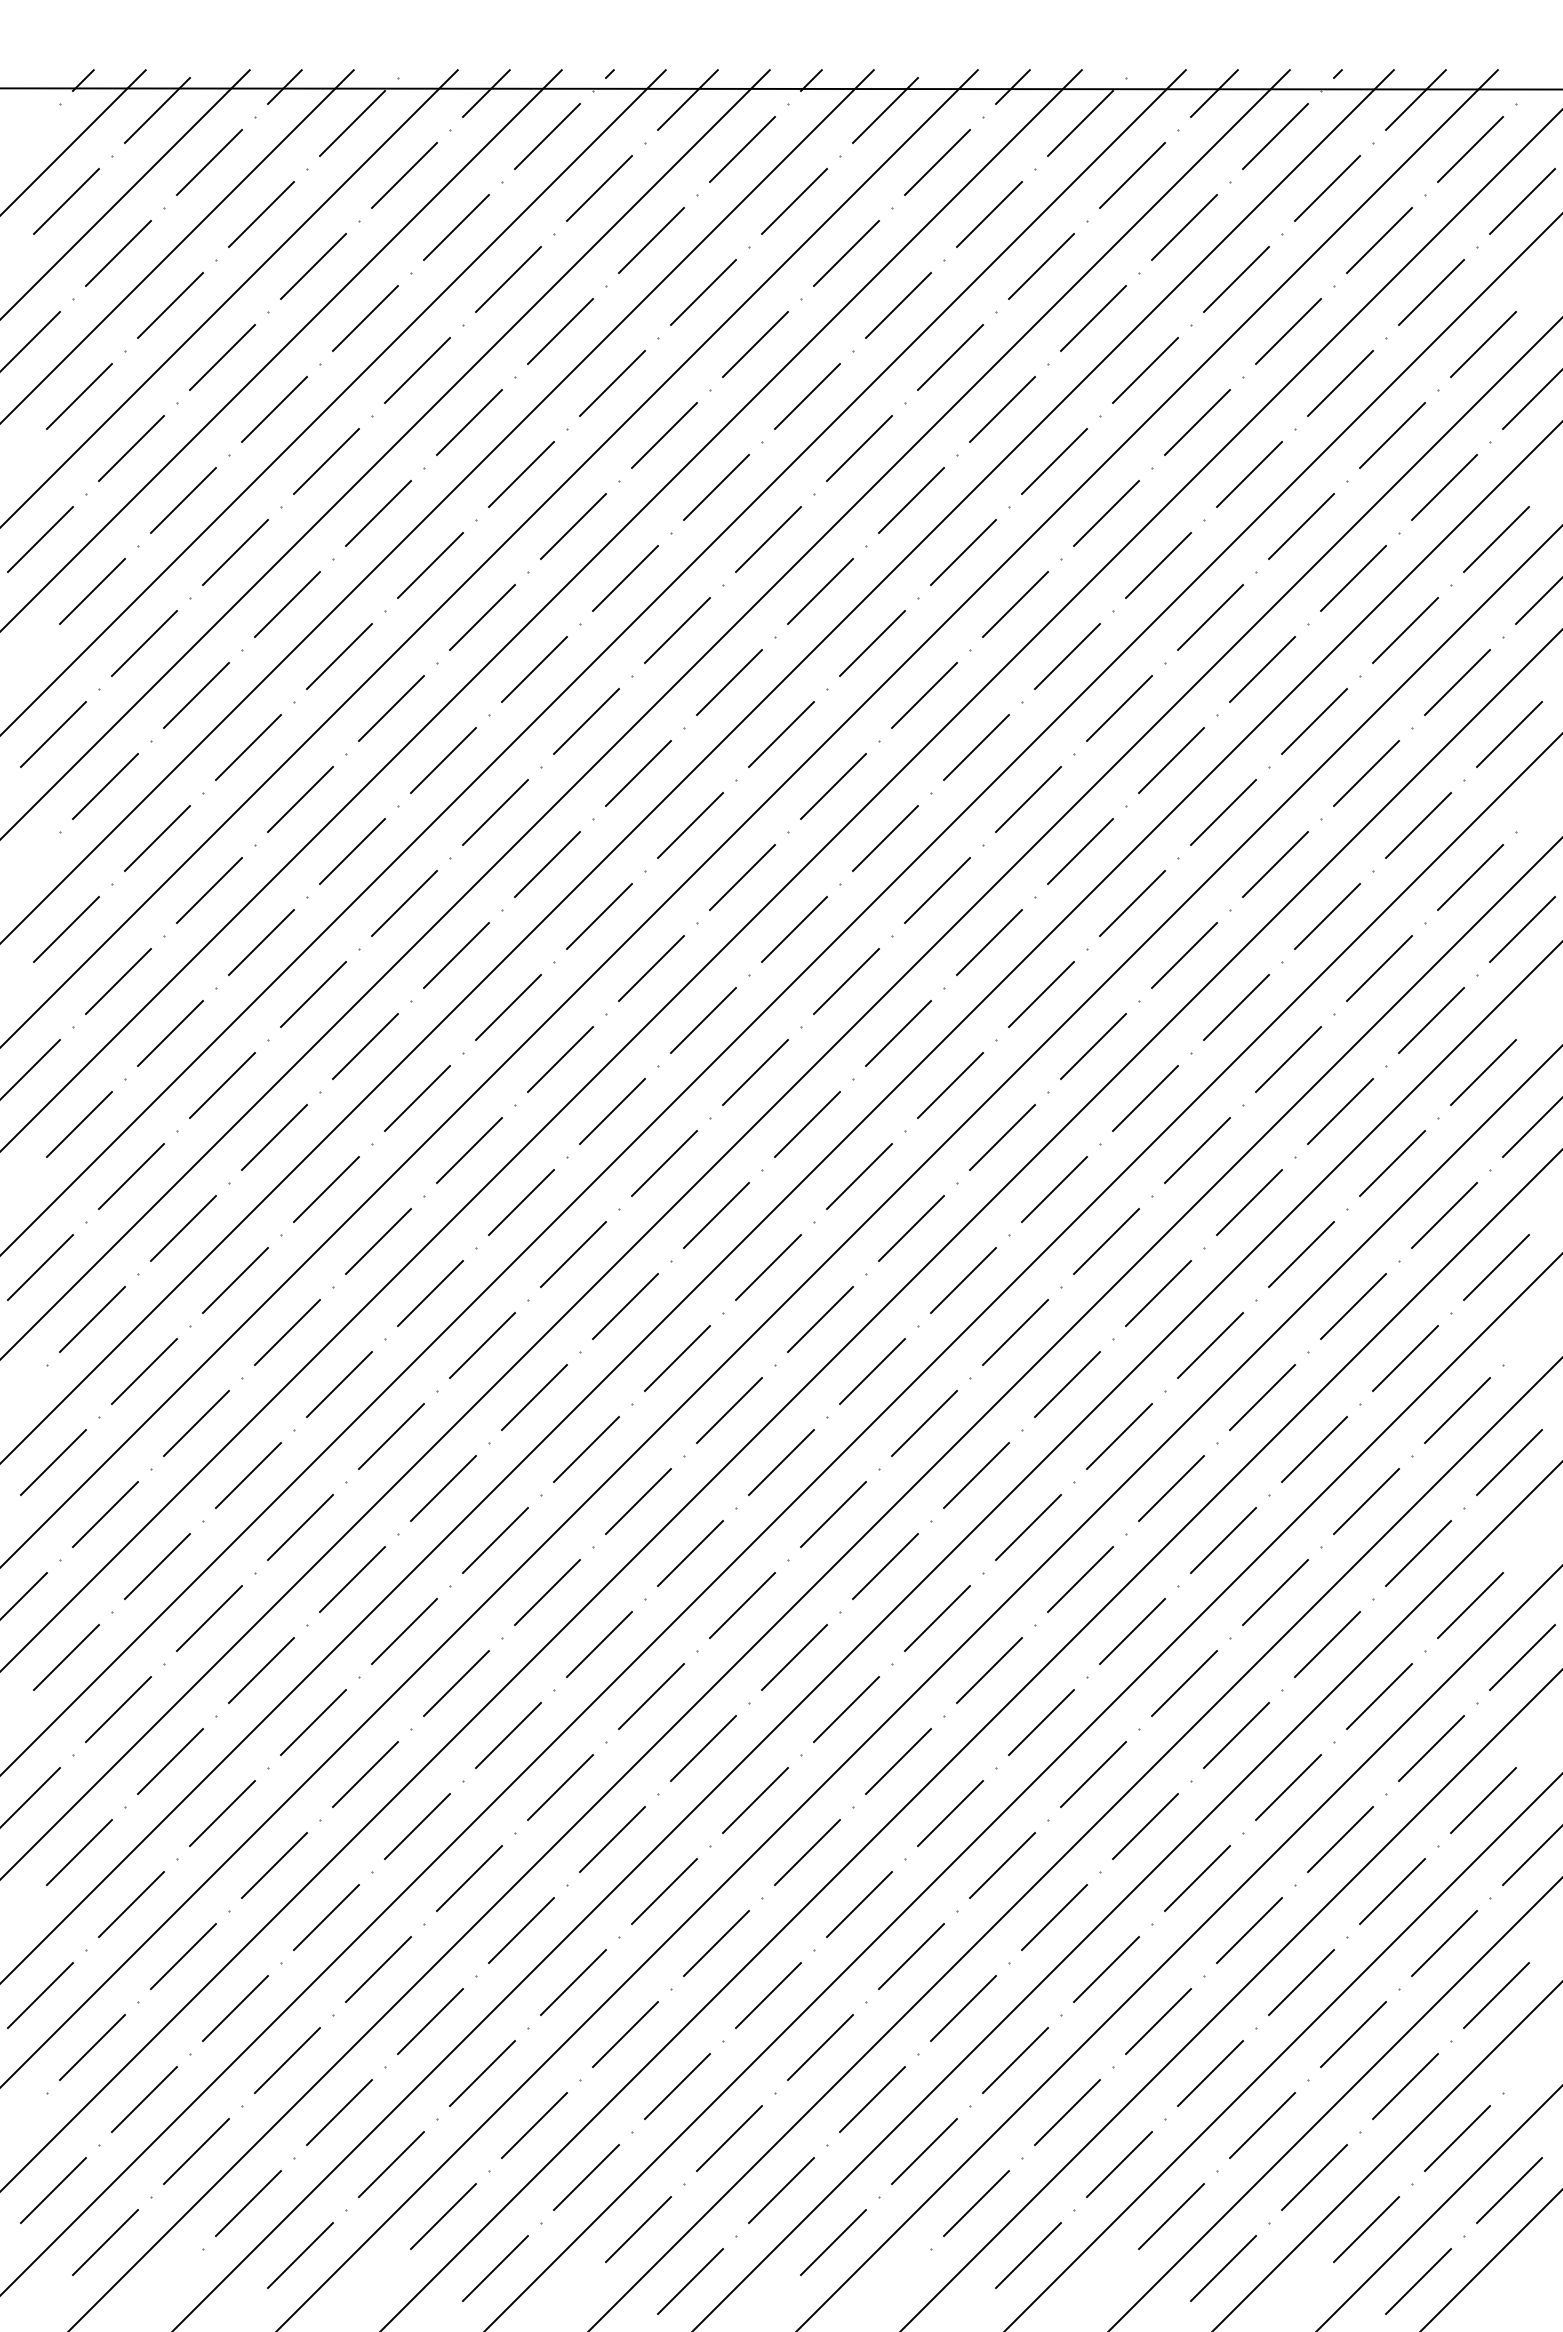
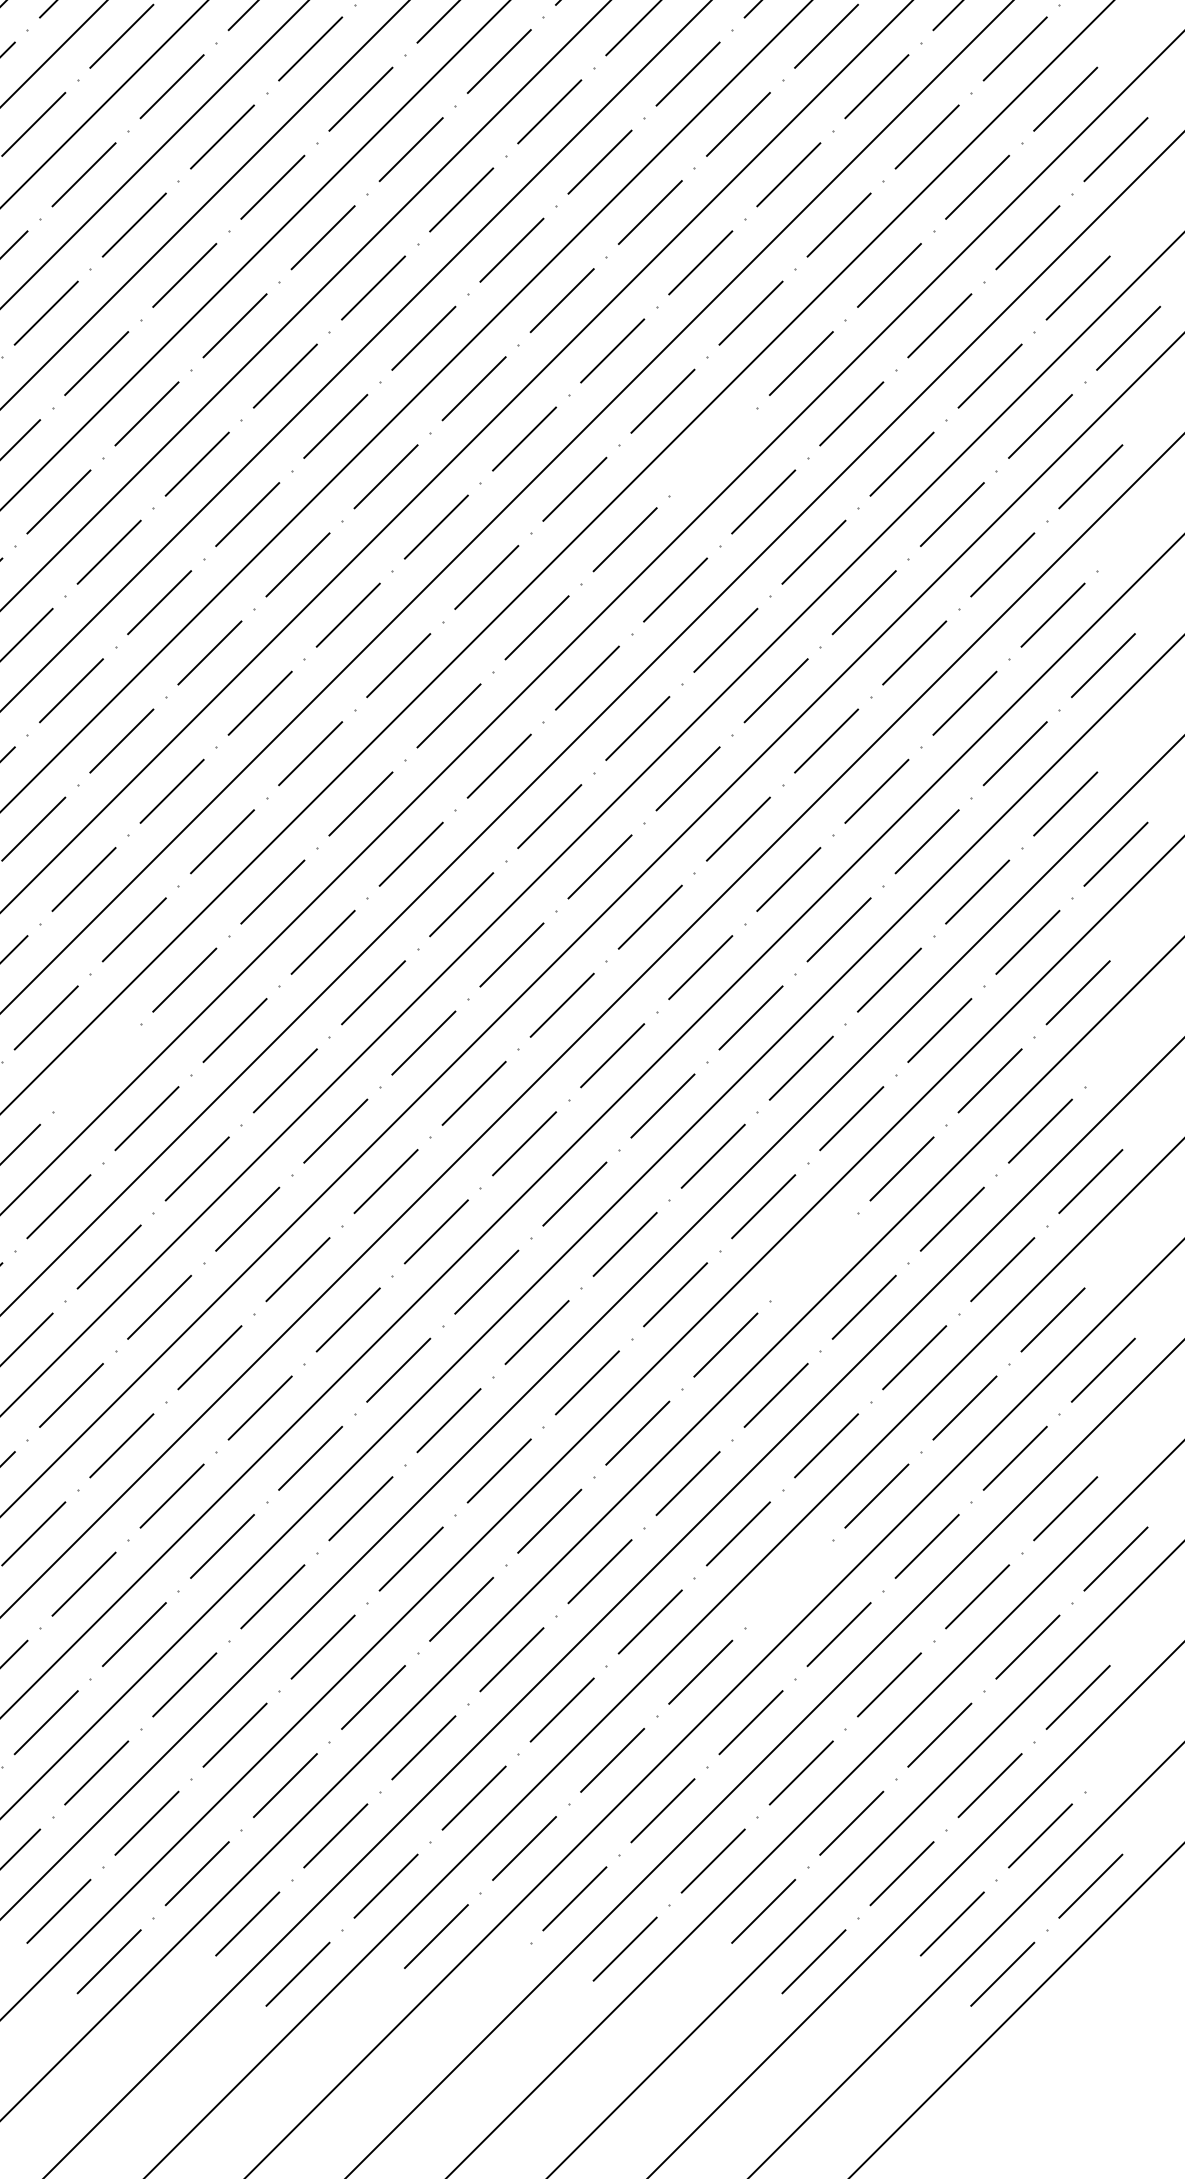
line: (1119, 708) -> (713, 451), removed
line: (481, 1345) -> (95, 1068), removed
line: (1223, 1540) -> (813, 1257), removed
line: (1197, 1878) -> (788, 1584), removed

